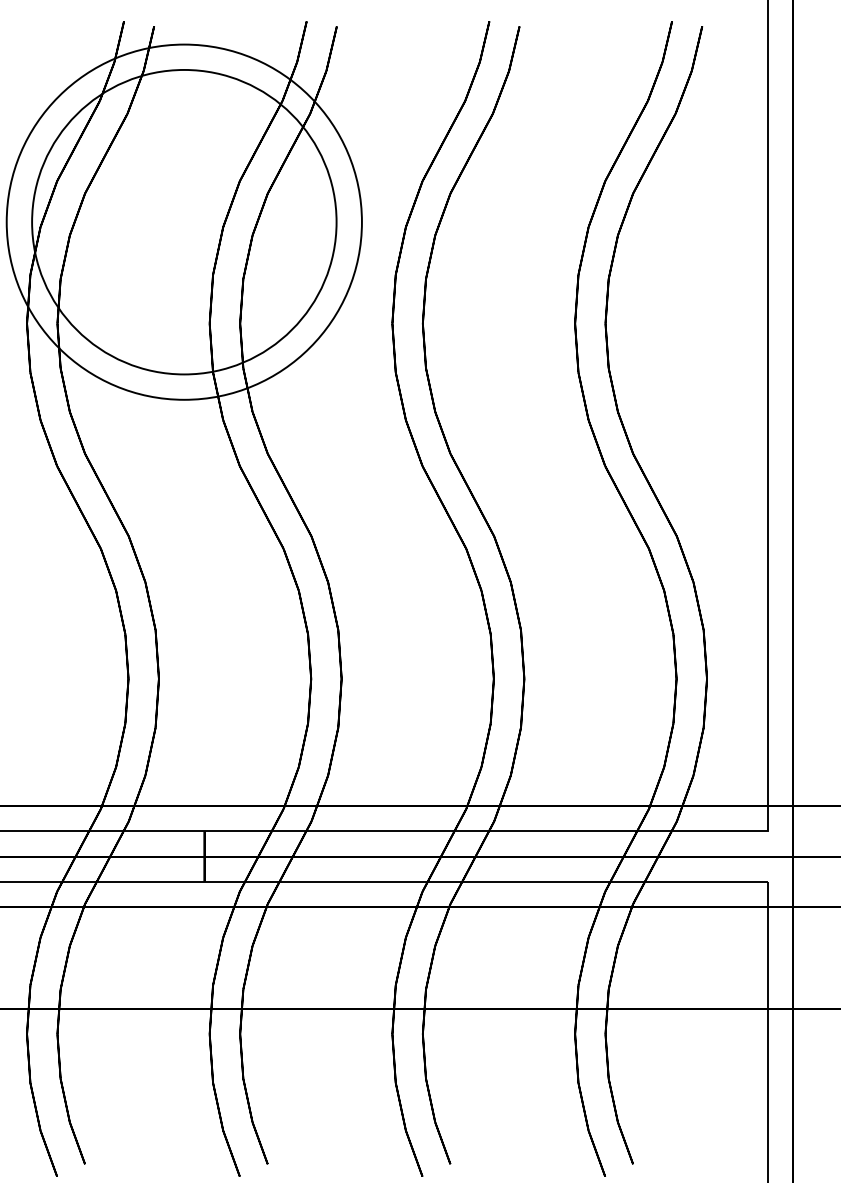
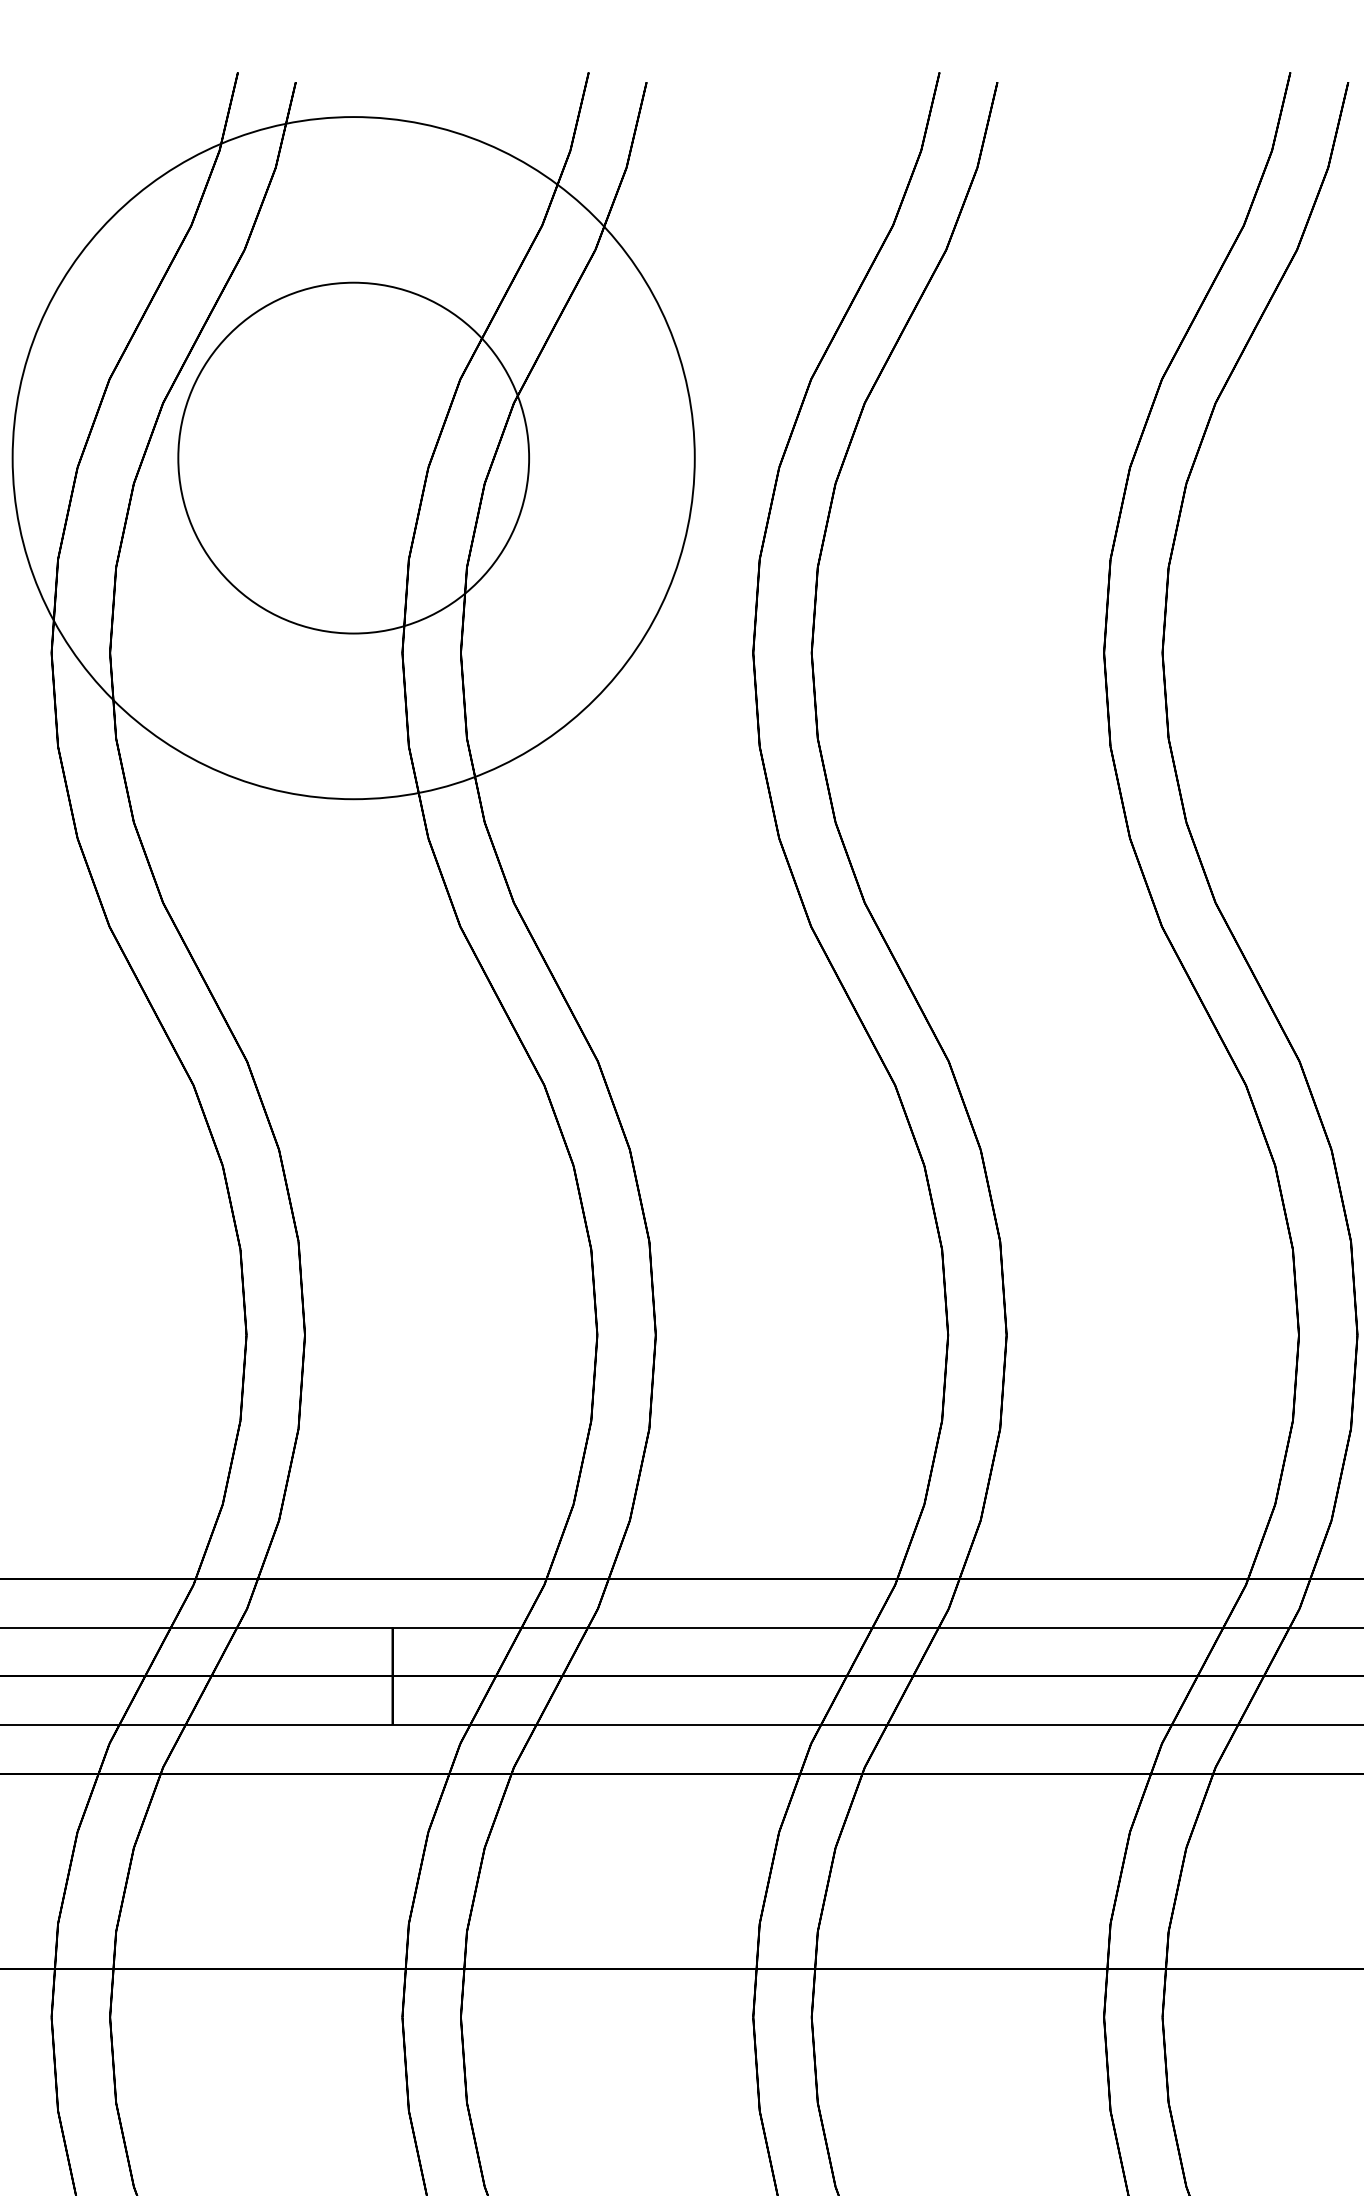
circle: (184, 221) -> (354, 456), size x0.6

